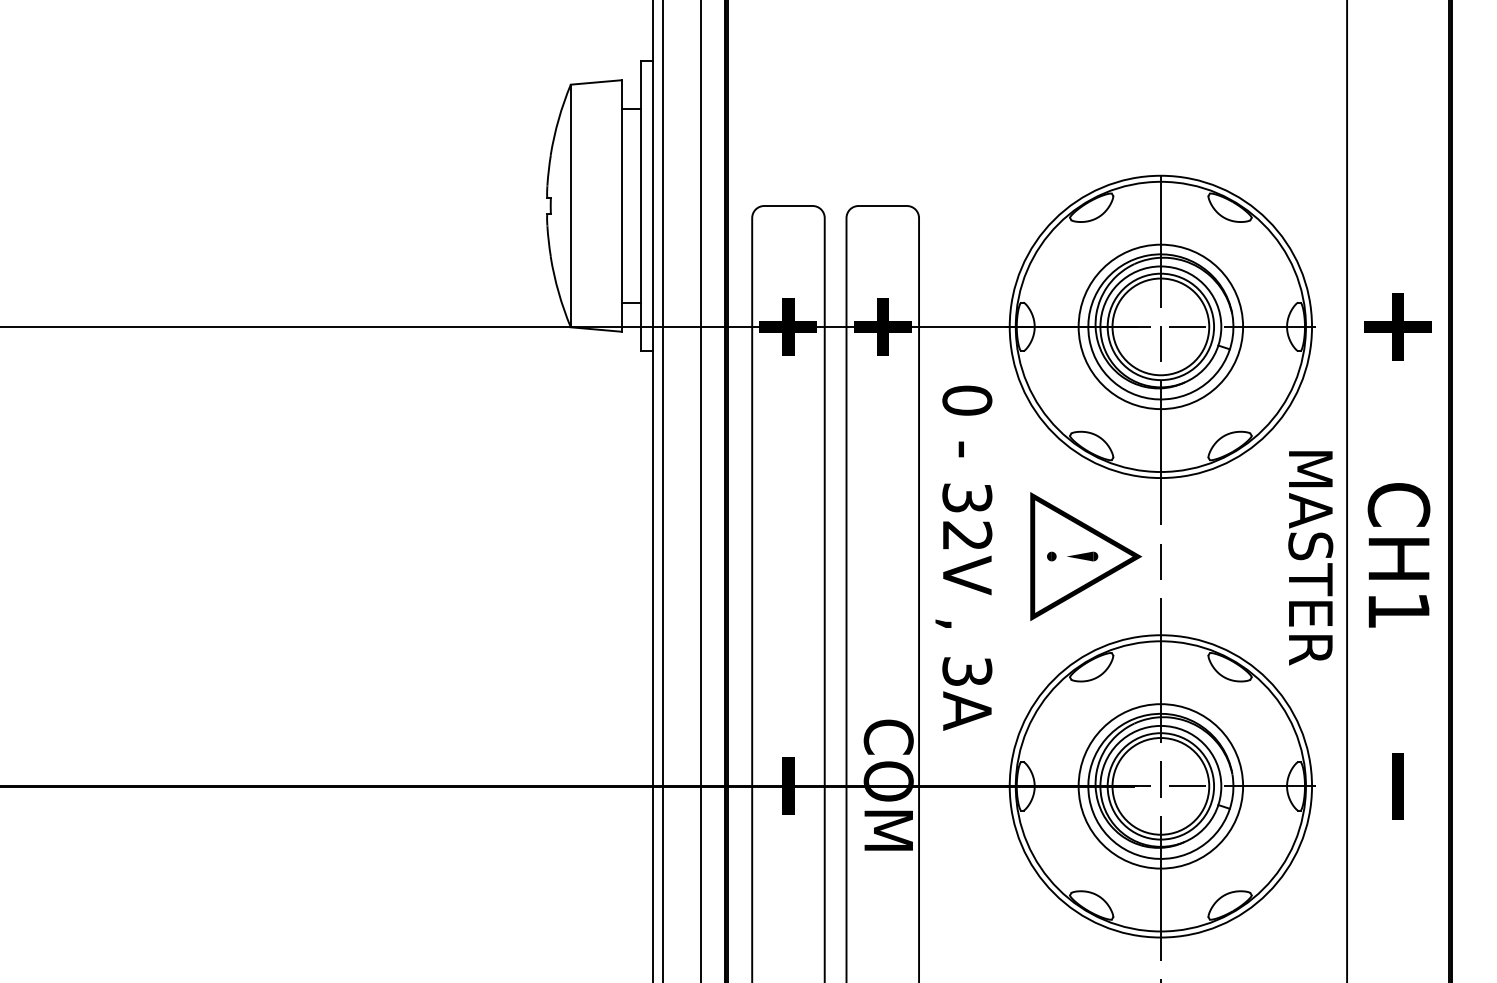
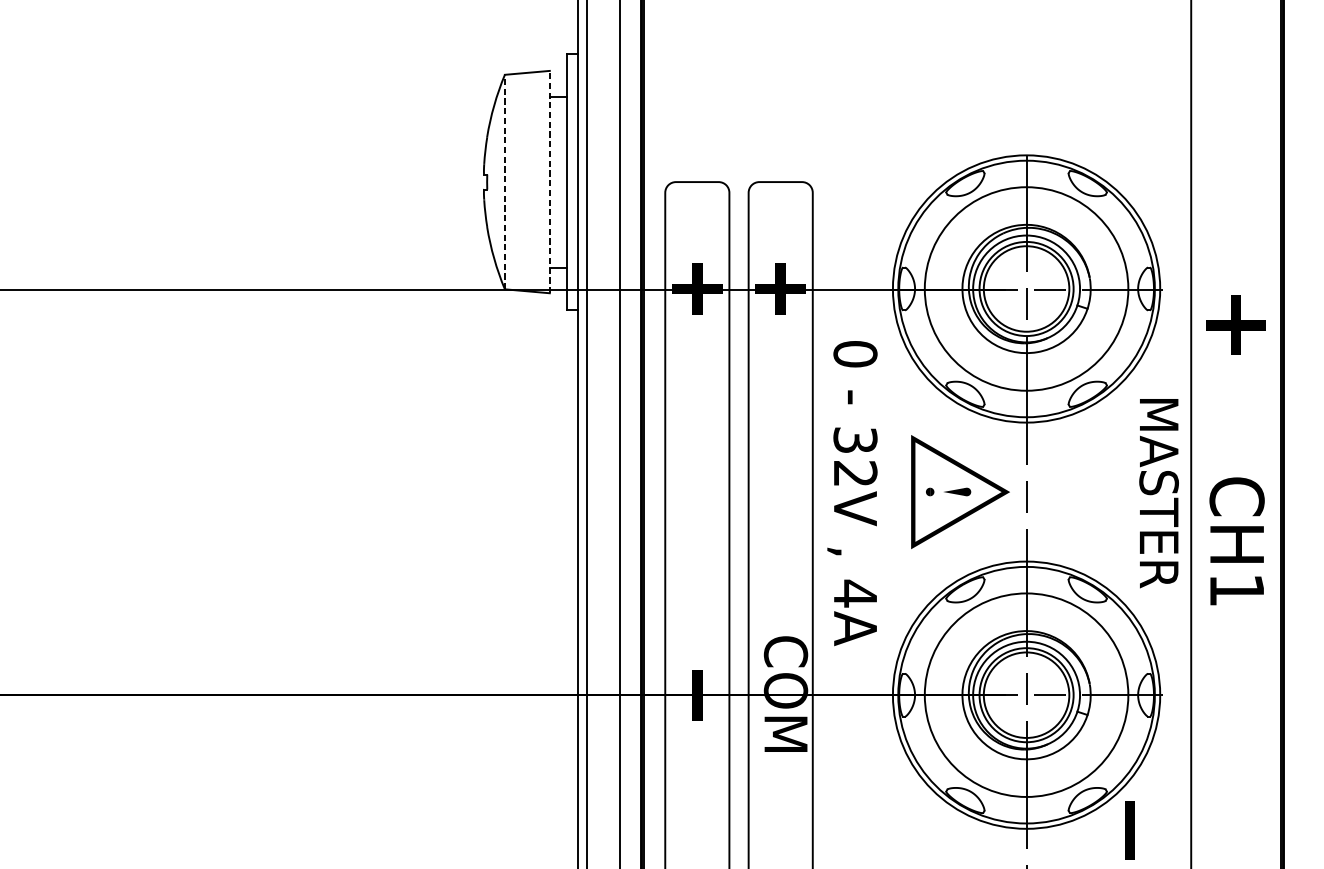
line: (570, 205) -> (504, 181), solid -> dashed
line: (621, 206) -> (549, 182), solid -> dashed
circle: (1160, 326) -> (1026, 288), size x1.4
part: (1397, 326) -> (1235, 324), moved
text: (1398, 555) -> (1236, 541), moved
text: (967, 671) -> (855, 593), 3A -> 4A
circle: (1160, 786) -> (1026, 695), size x1.4
line: (1397, 786) -> (1129, 830), moved

